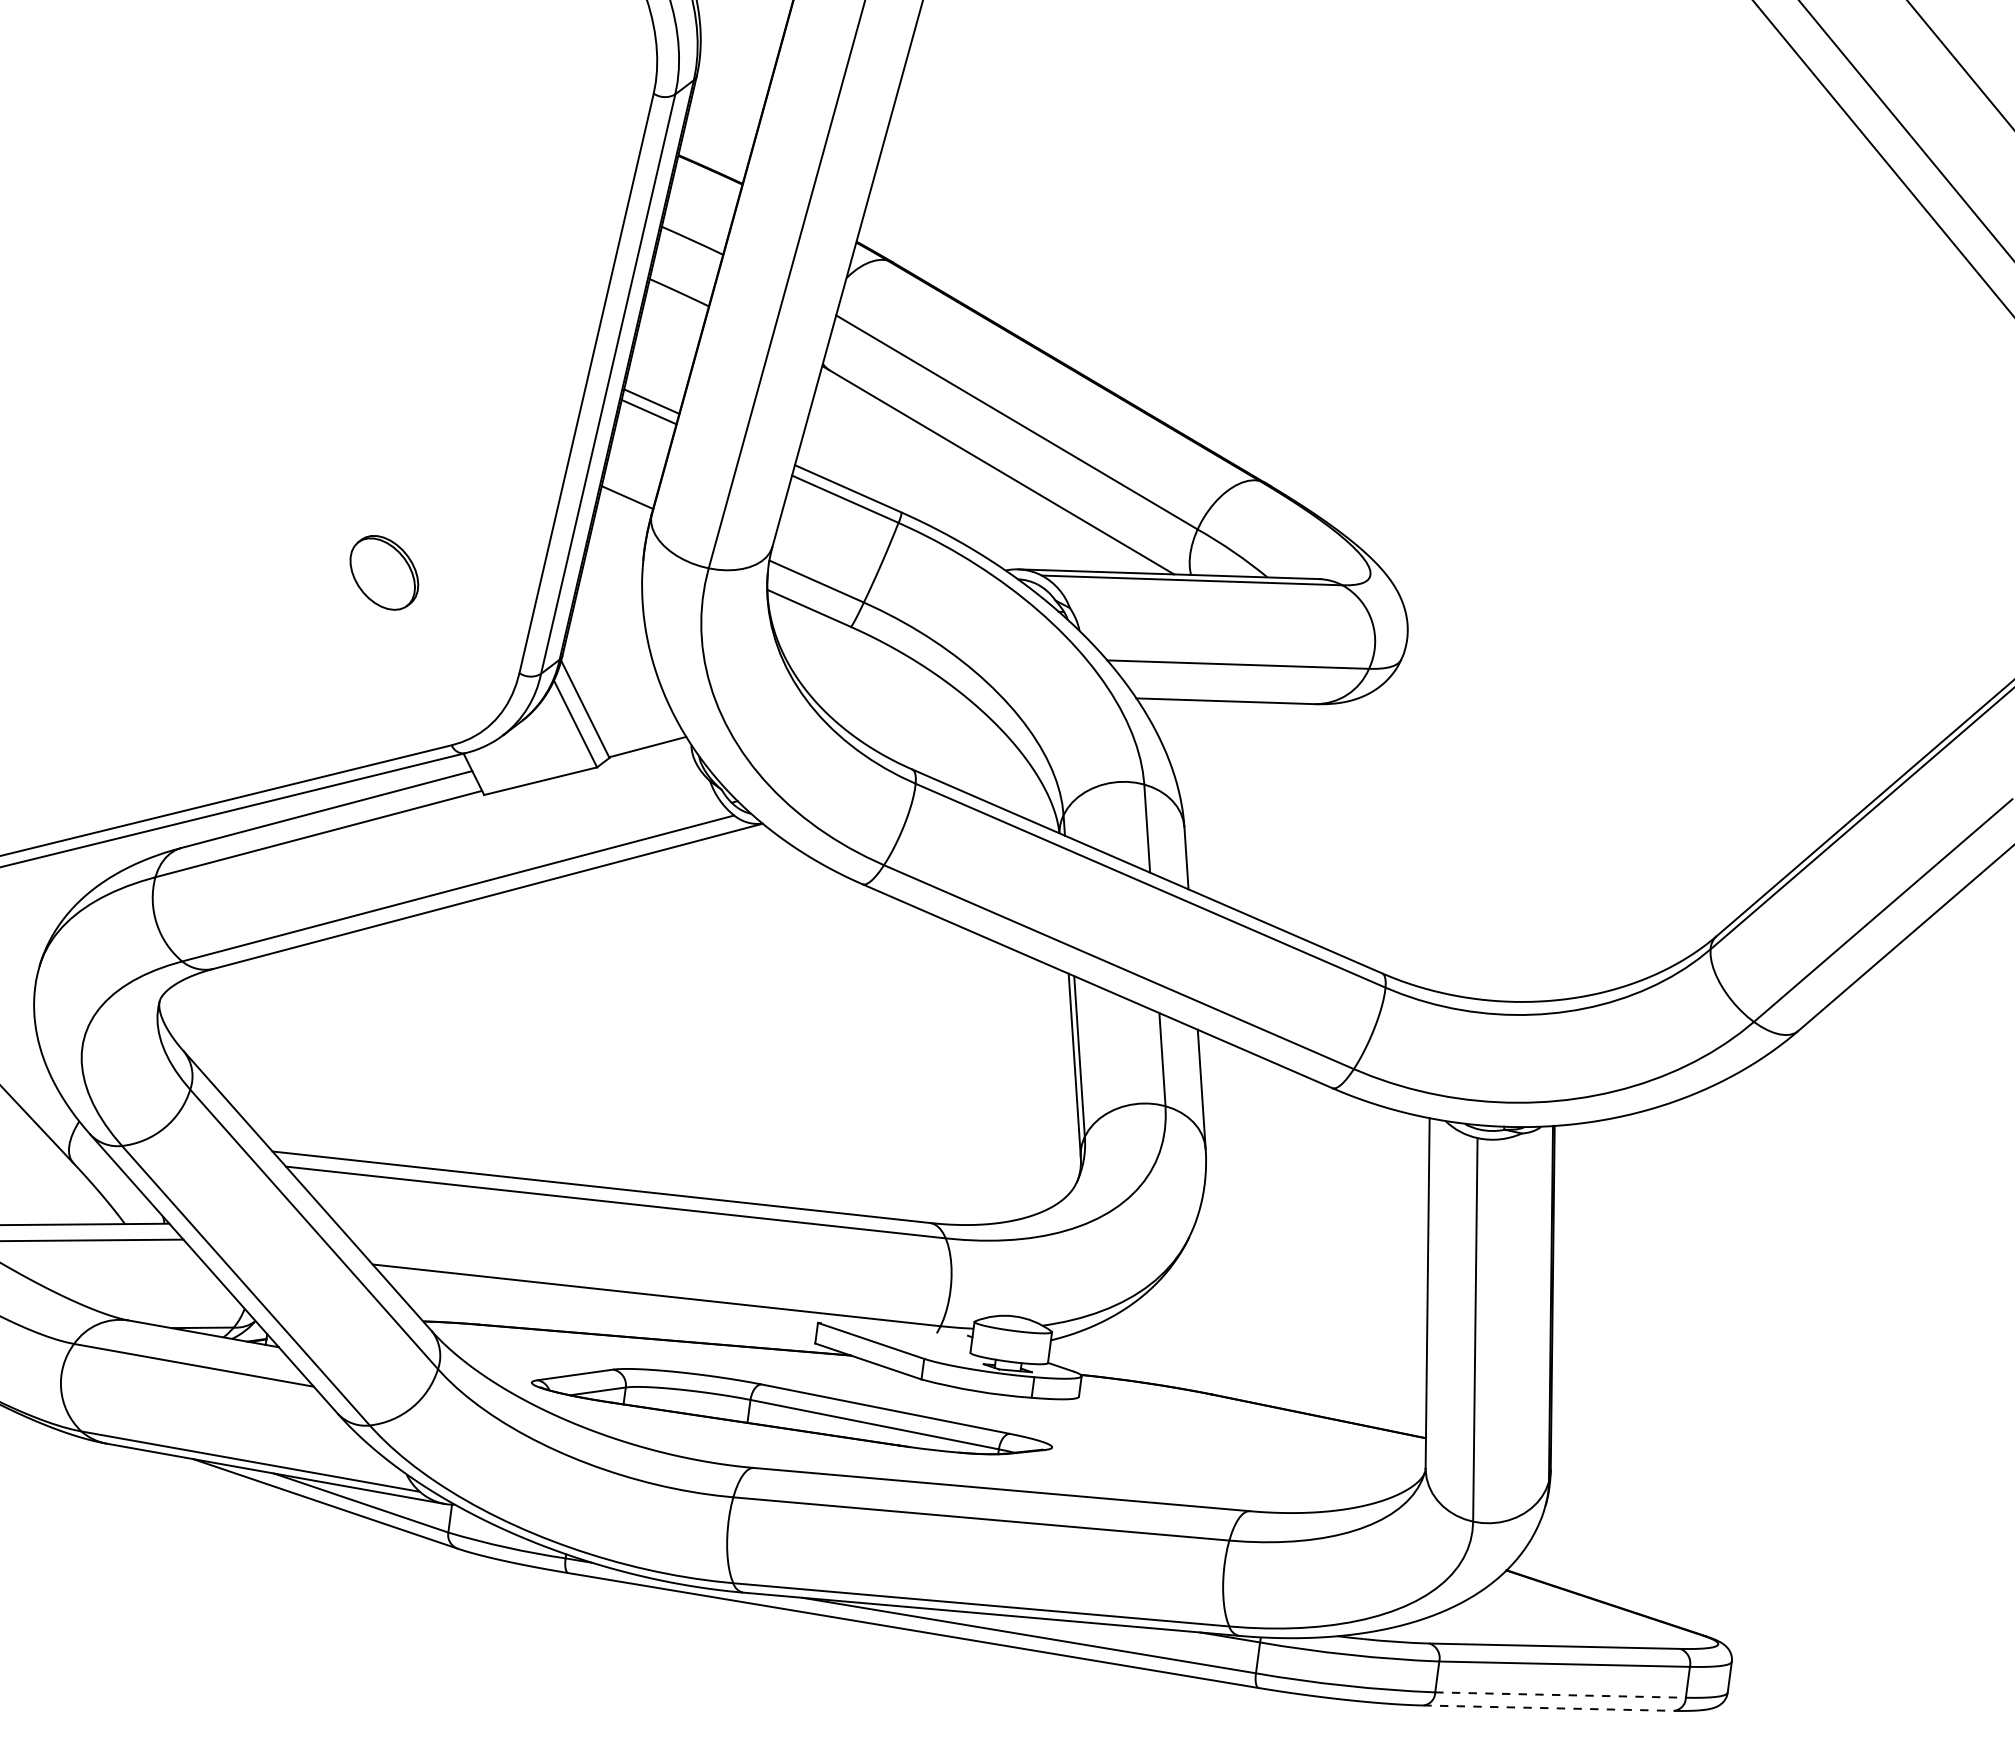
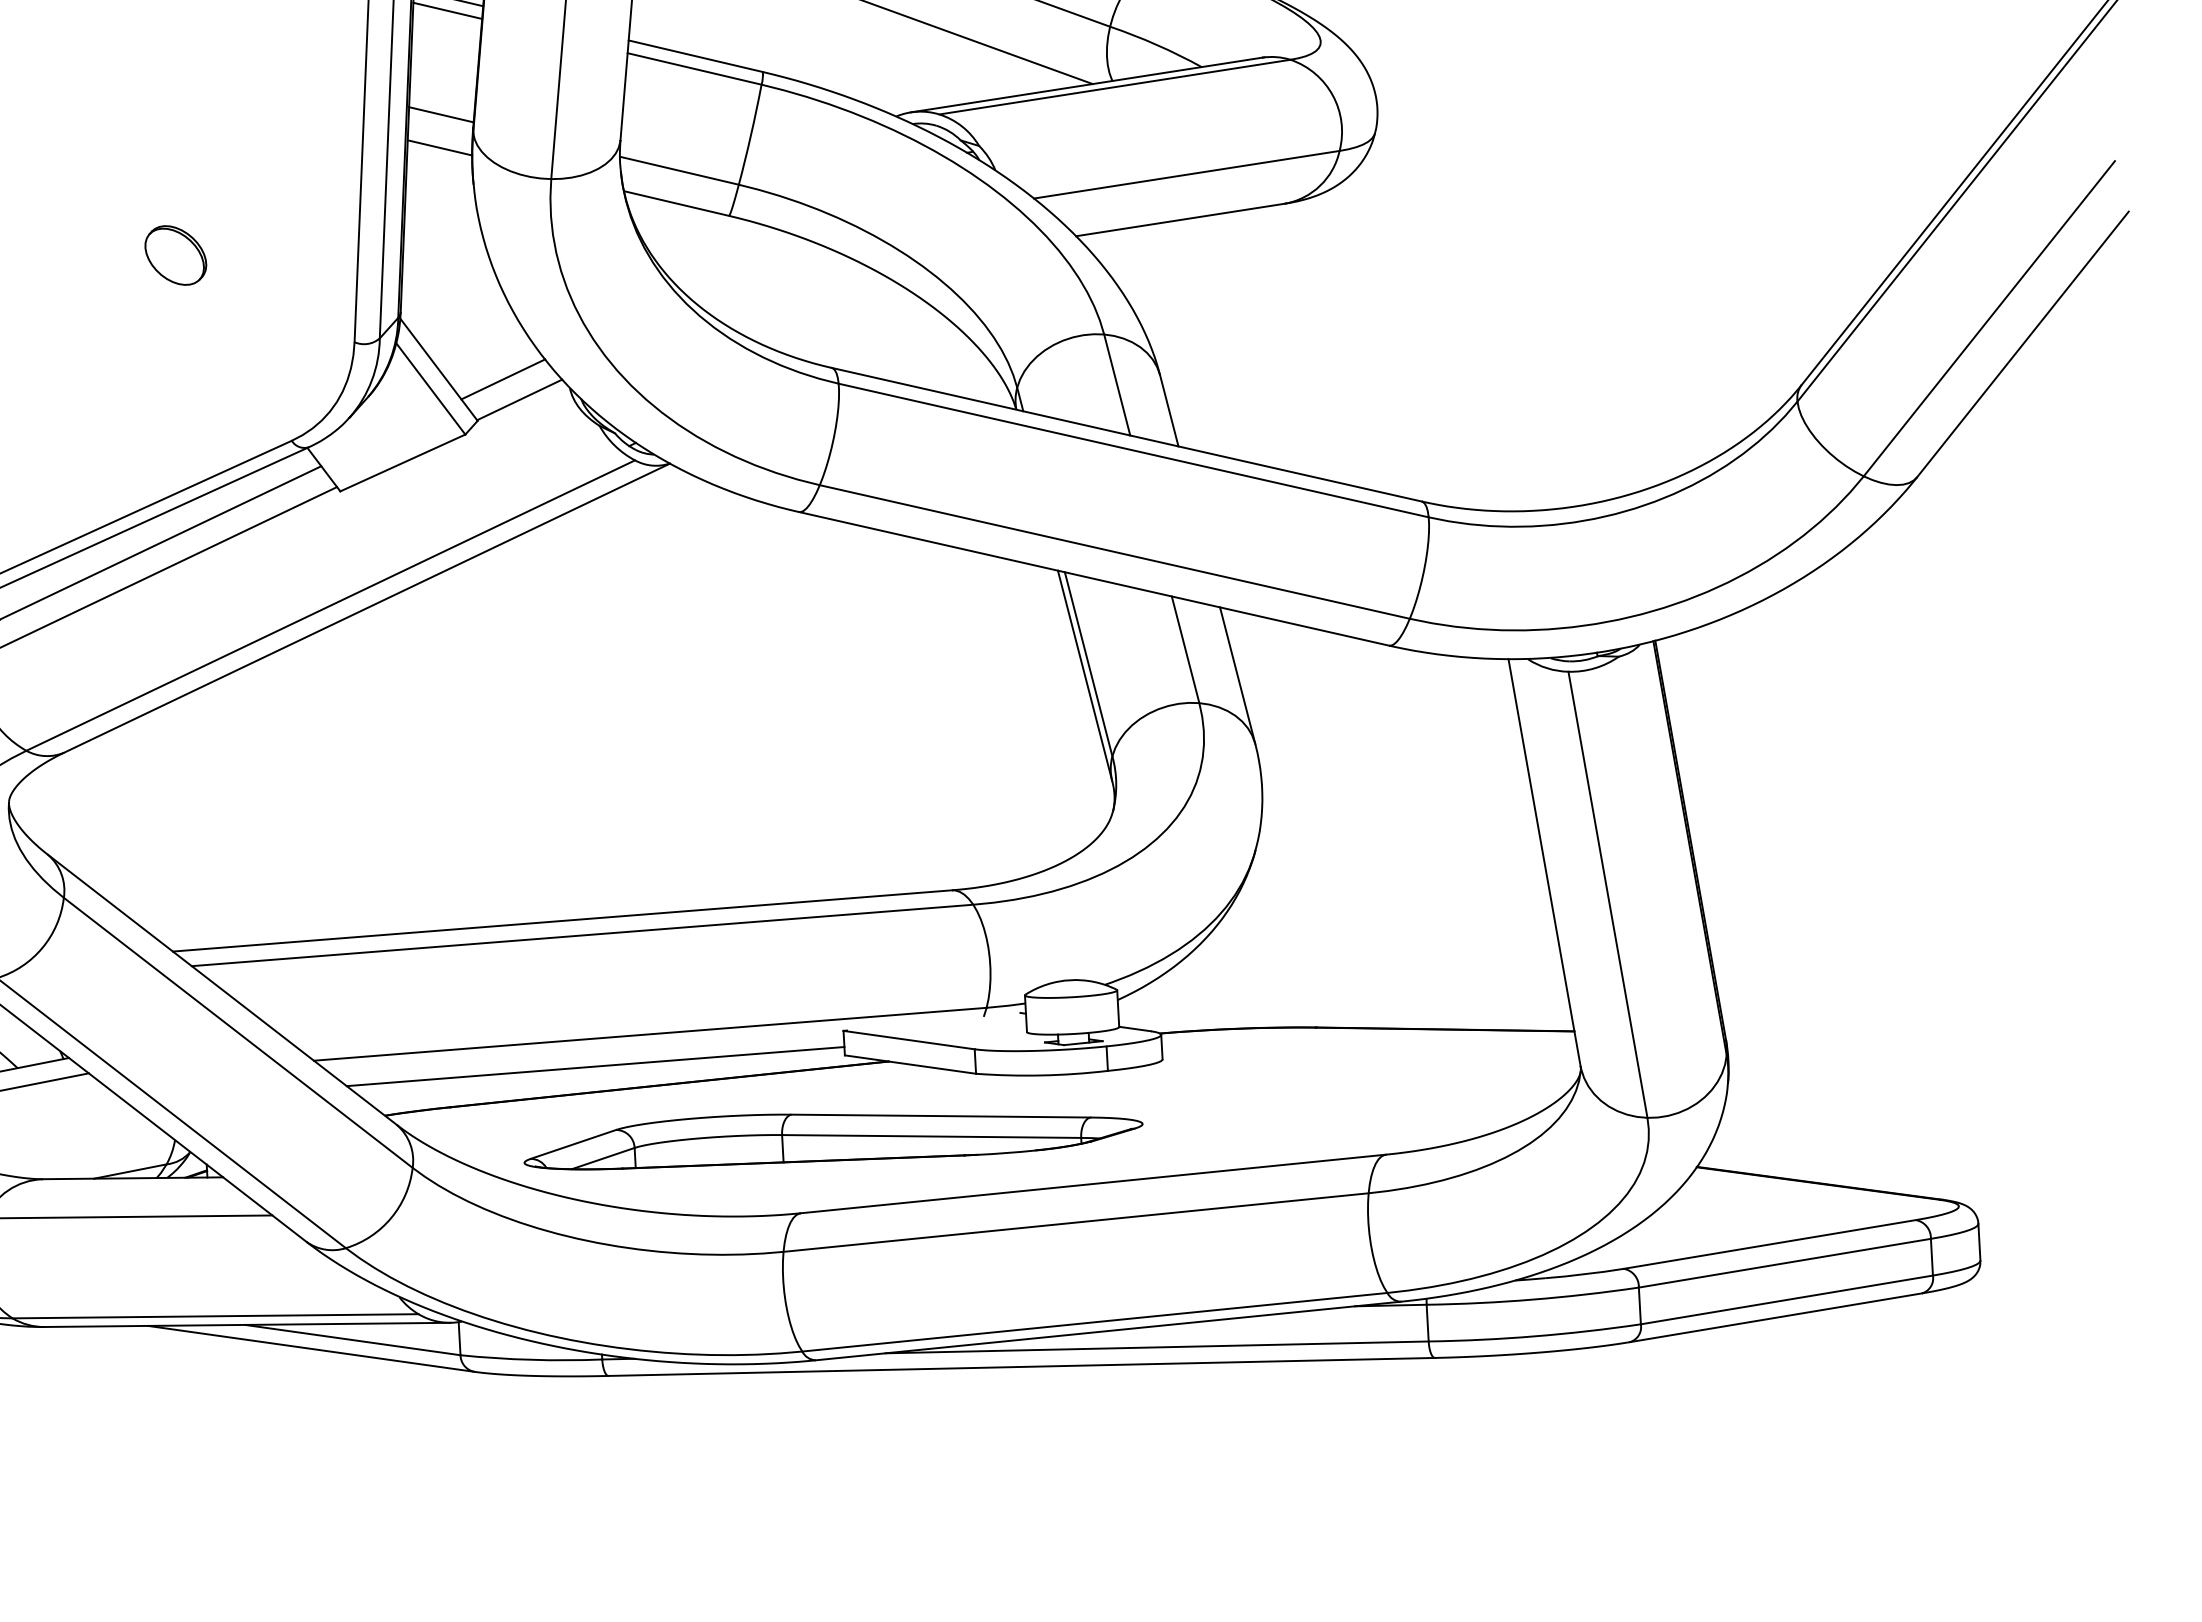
line: (620, 524) -> (439, 147), added
part: (384, 572) -> (175, 255), size x0.71
line: (637, 727) -> (503, 379), added
line: (606, 1313) -> (596, 1066), added
line: (1561, 1695) -> (1788, 1300), dashed -> solid
line: (1549, 1708) -> (1777, 1317), dashed -> solid

